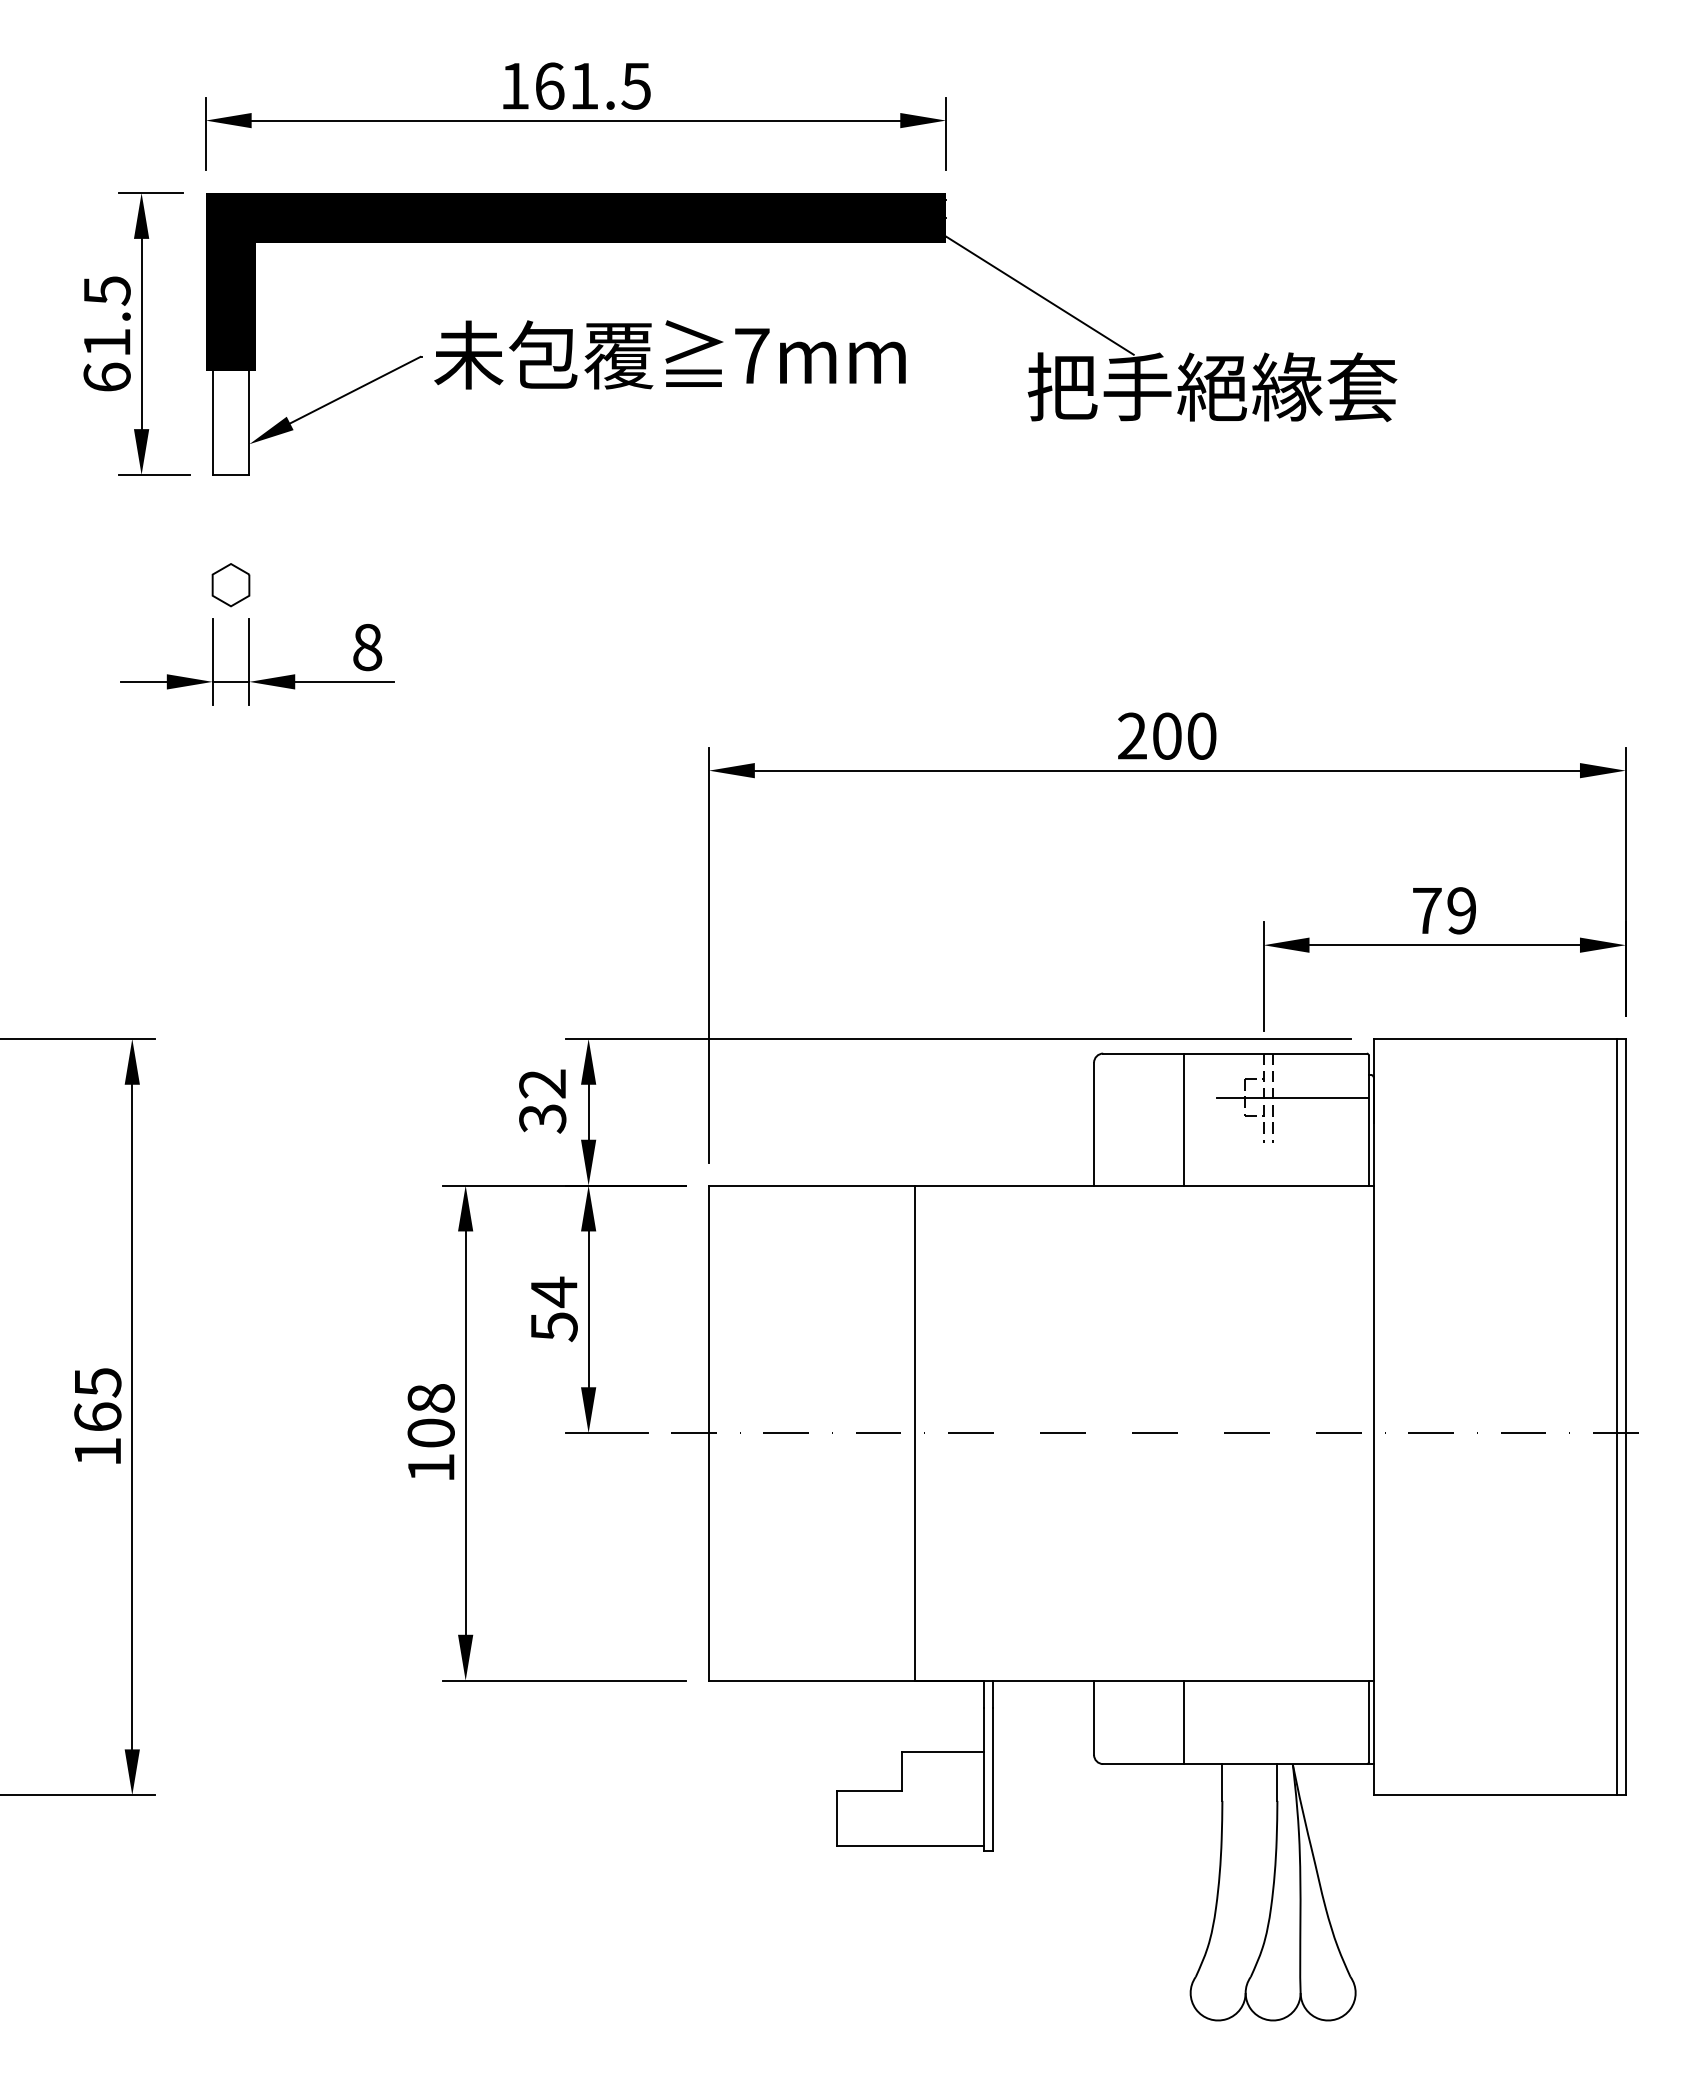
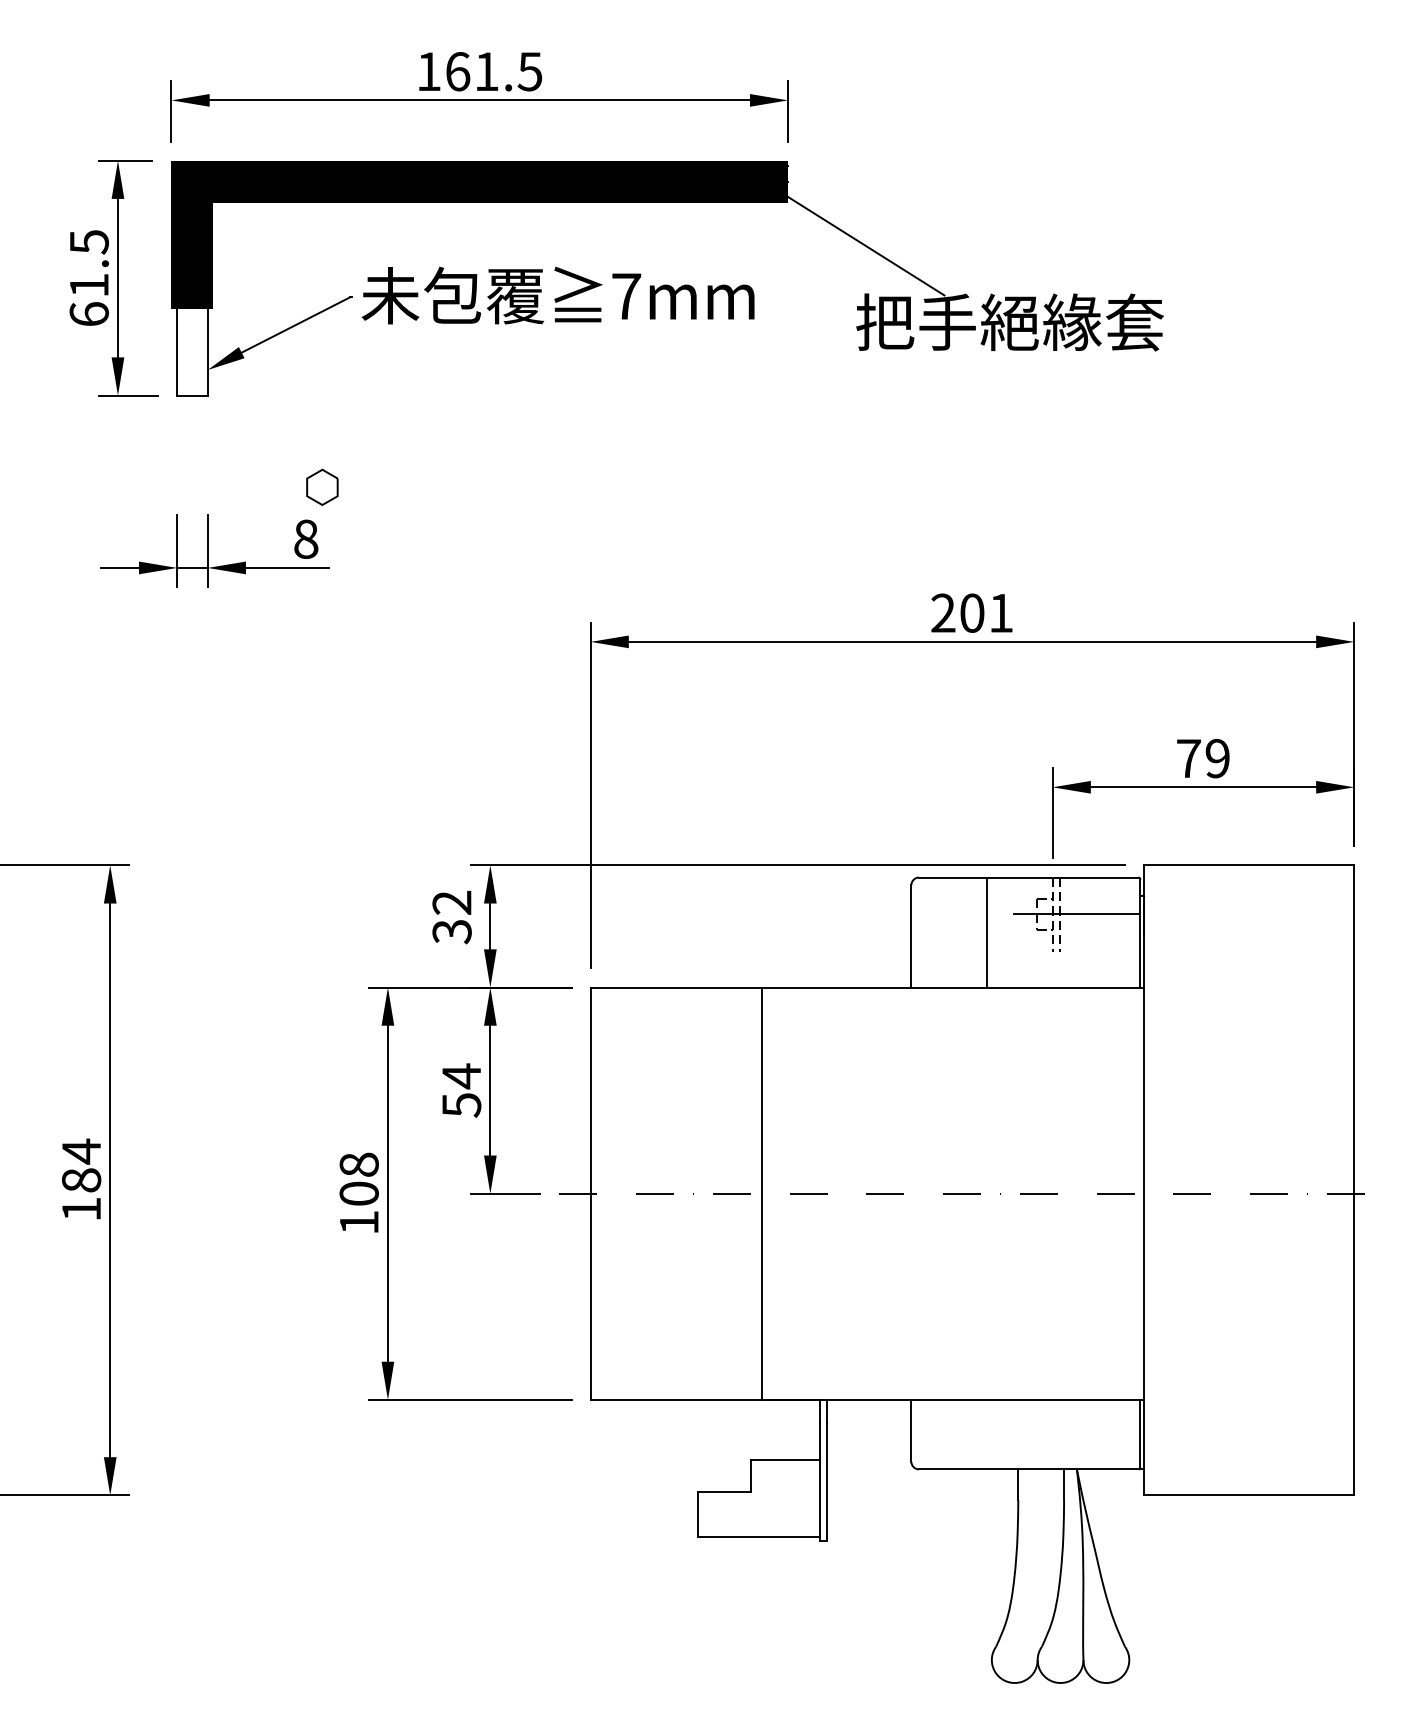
part: (230, 585) -> (321, 487), moved
text: (1202, 735) -> (1001, 612), 200 -> 201
text: (97, 1399) -> (81, 1165), 165 -> 184
line: (1616, 1416) -> (1346, 1179), removed
line: (1184, 1722) -> (986, 1434), removed

